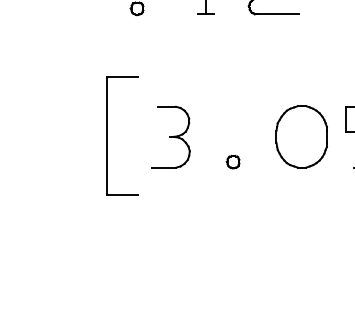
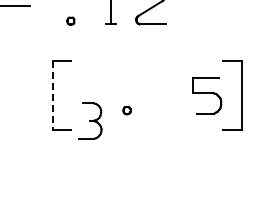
part: (170, 136) -> (90, 120), moved
part: (300, 136) -> (166, 95), removed
line: (107, 137) -> (53, 96), solid -> dashed

